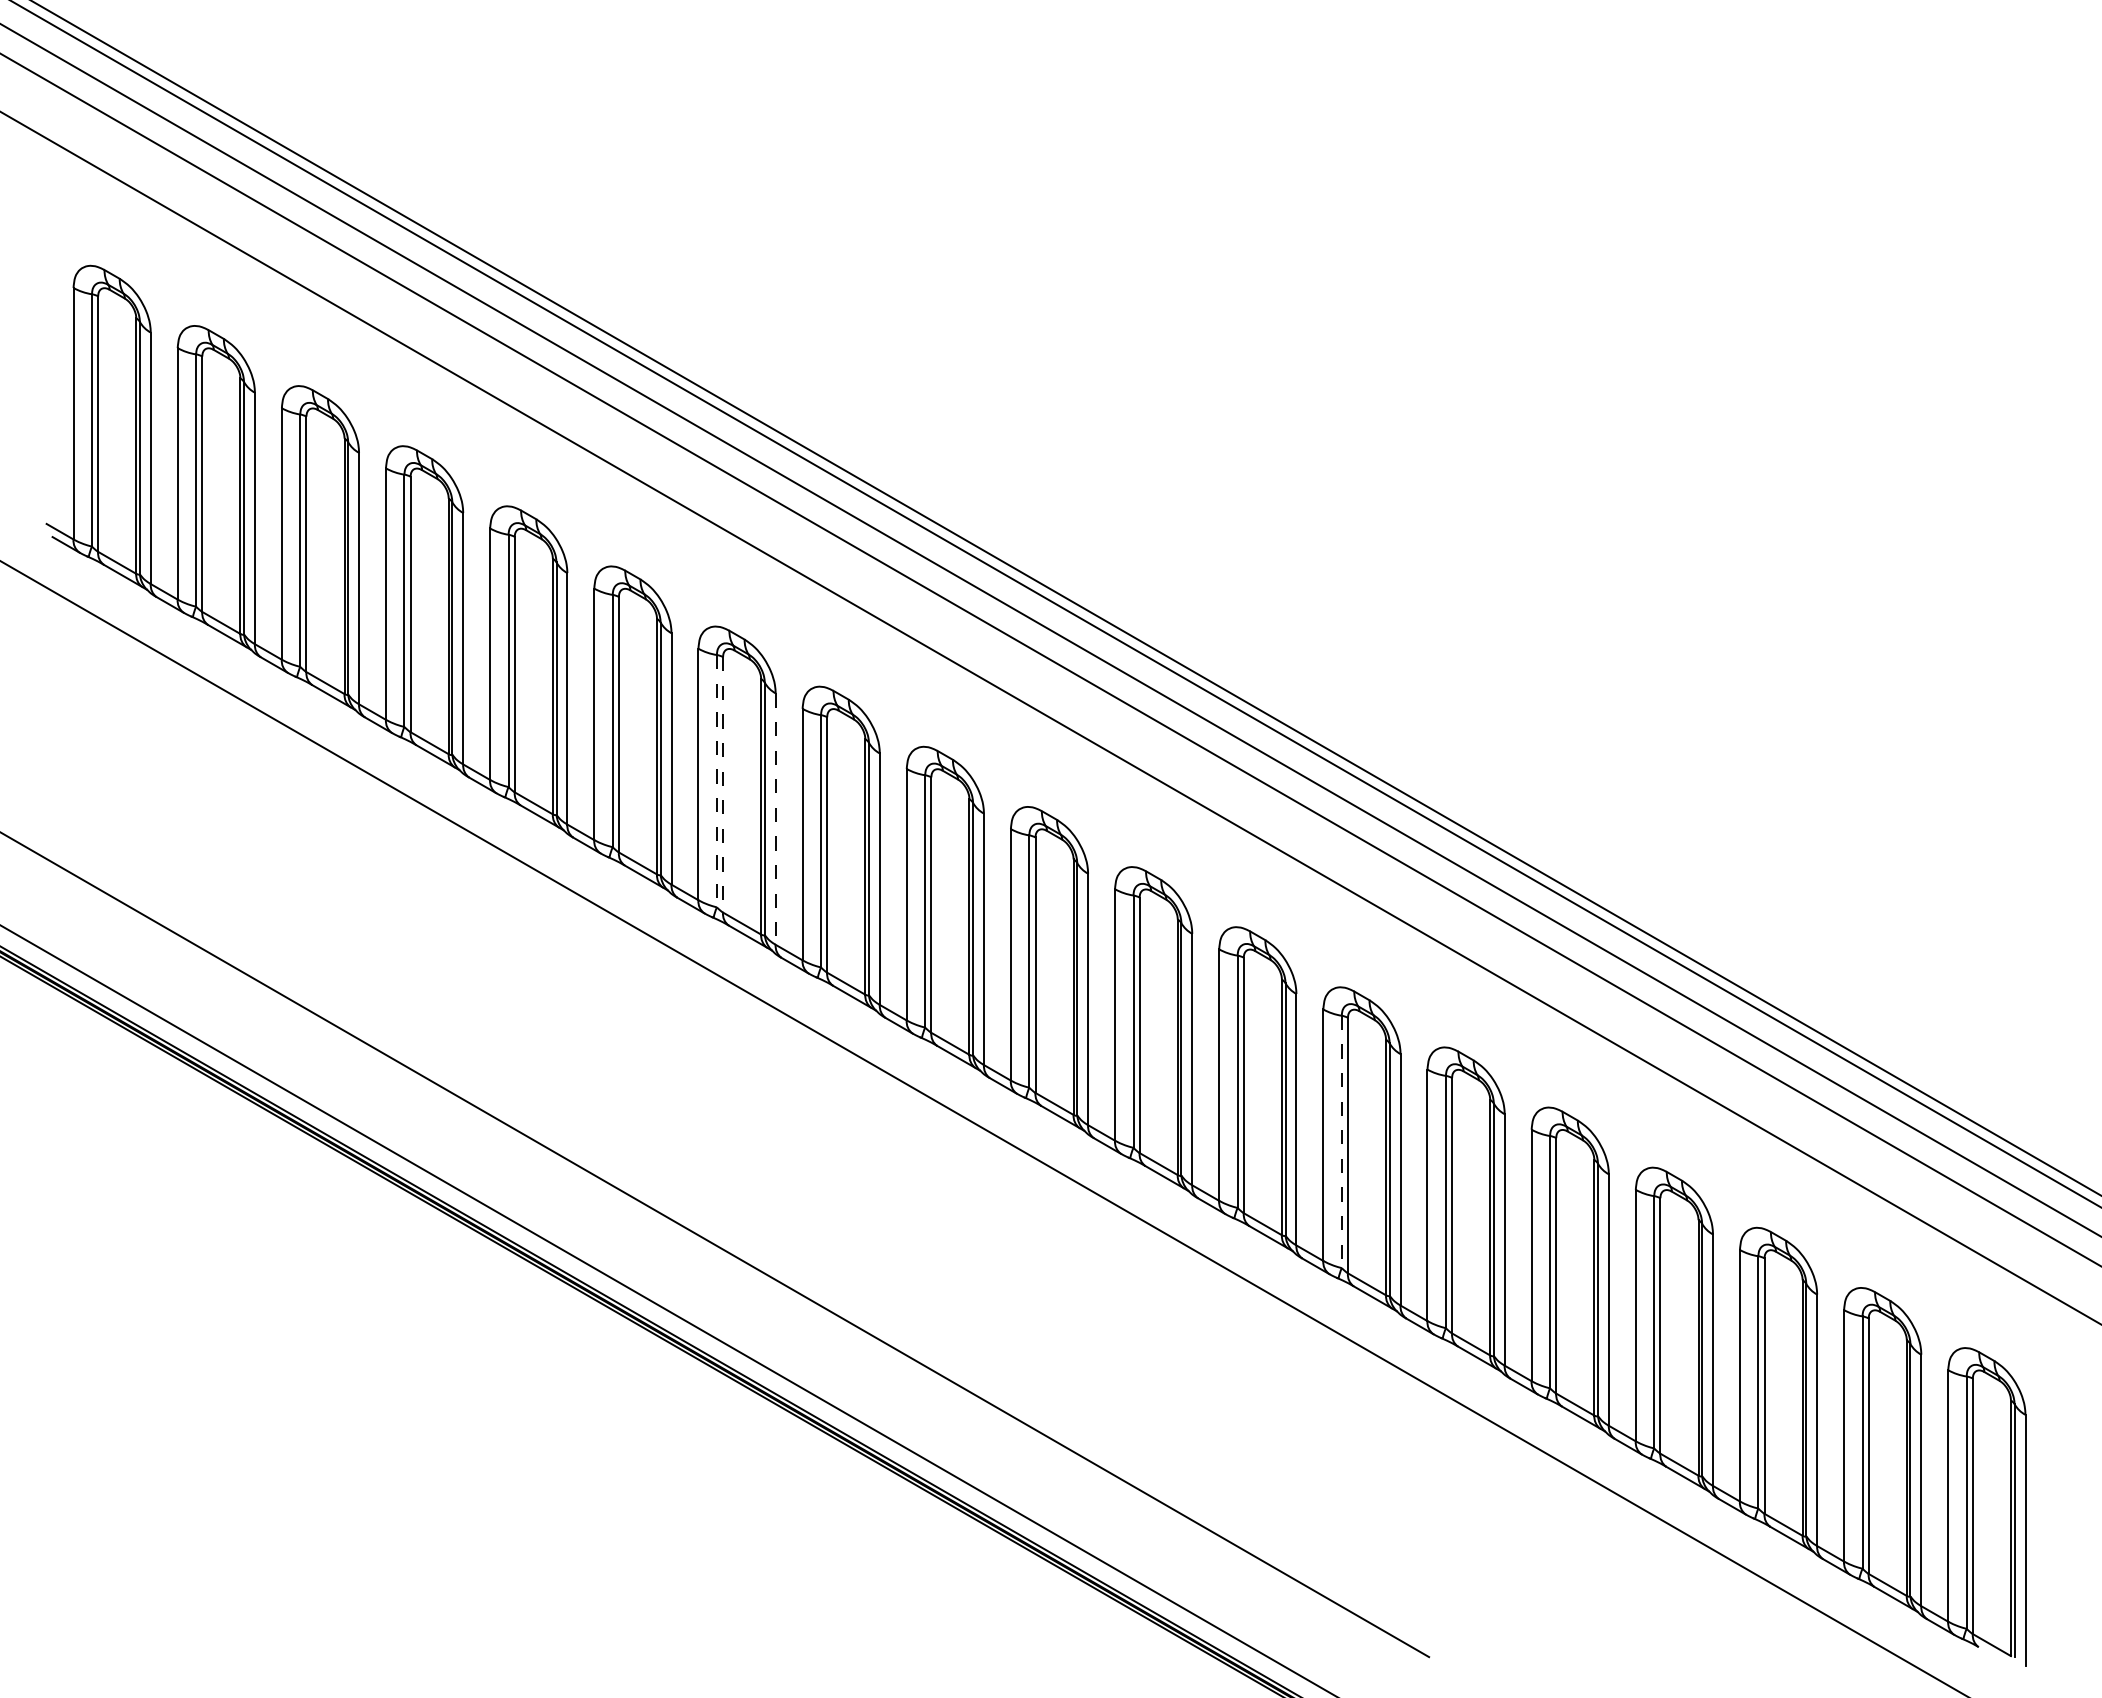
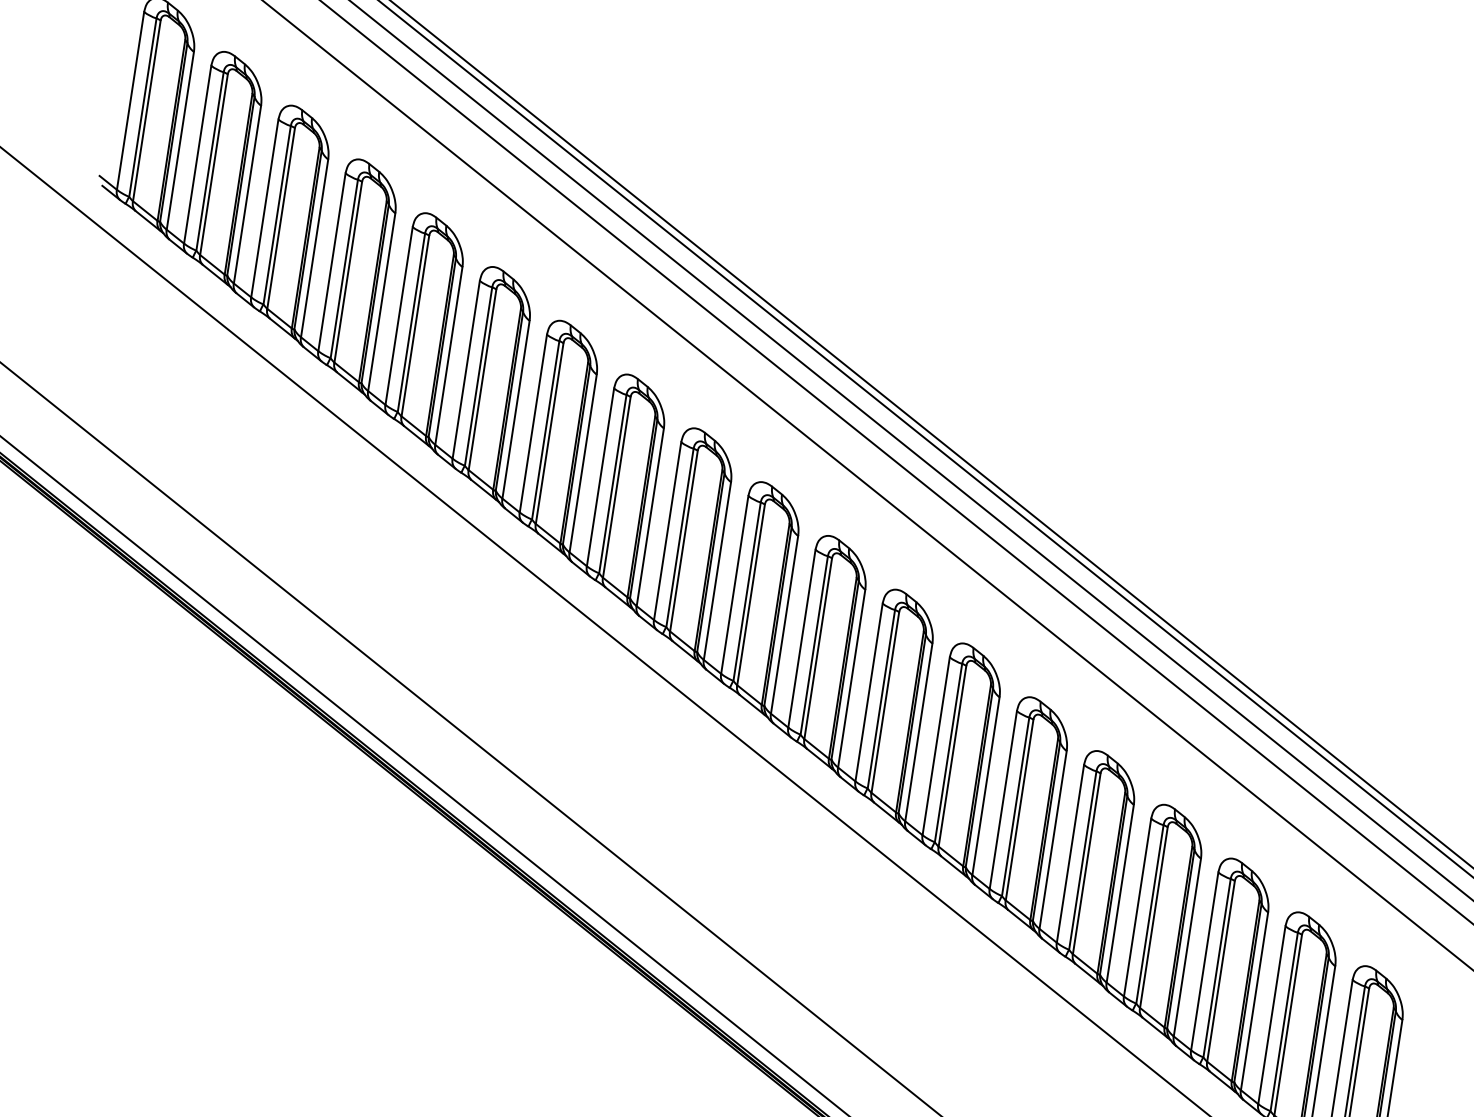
line: (716, 781) -> (545, 430), dashed -> solid
line: (723, 784) -> (550, 433), dashed -> solid
line: (775, 819) -> (582, 463), dashed -> solid
line: (1341, 1142) -> (948, 753), dashed -> solid

